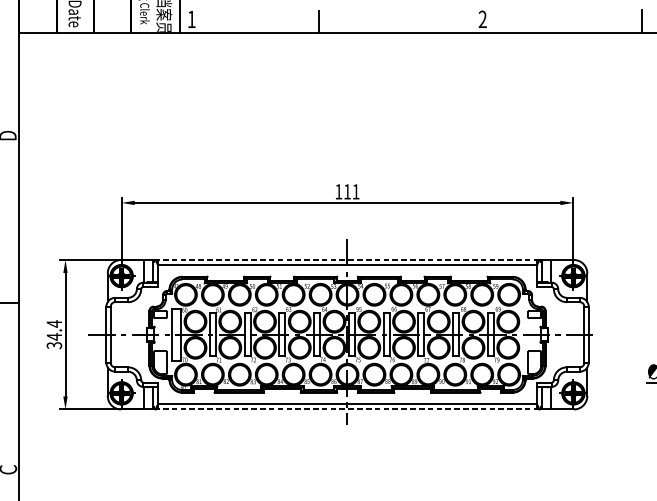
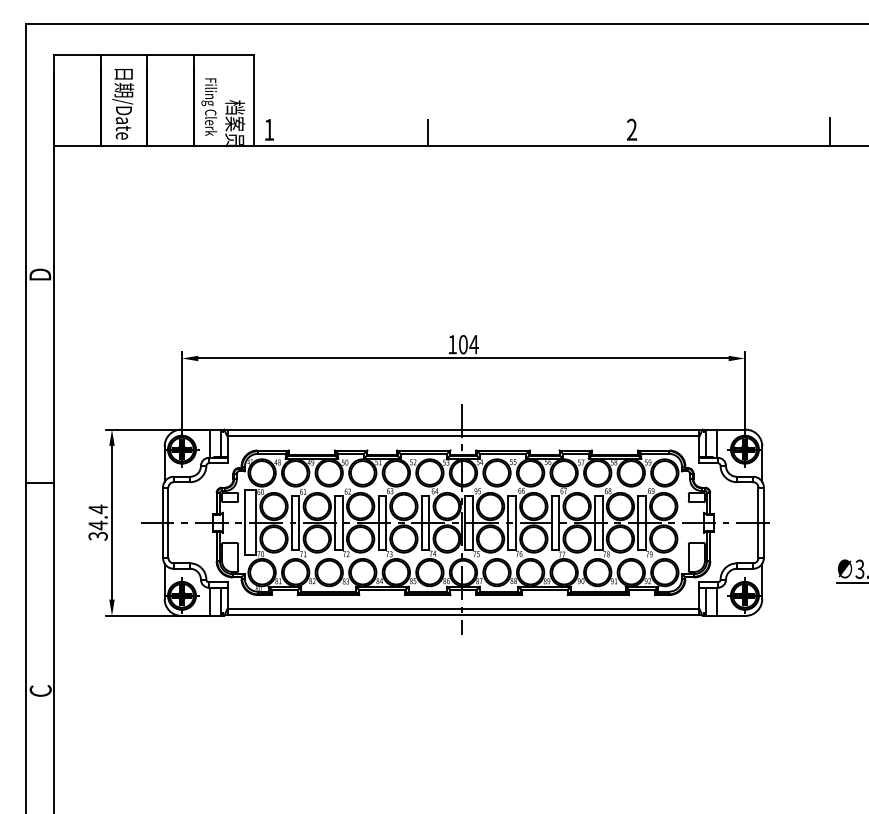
text: (351, 191) -> (468, 344), 111 -> 104
line: (347, 260) -> (463, 430), dashed -> solid
line: (347, 409) -> (463, 615), dashed -> solid

